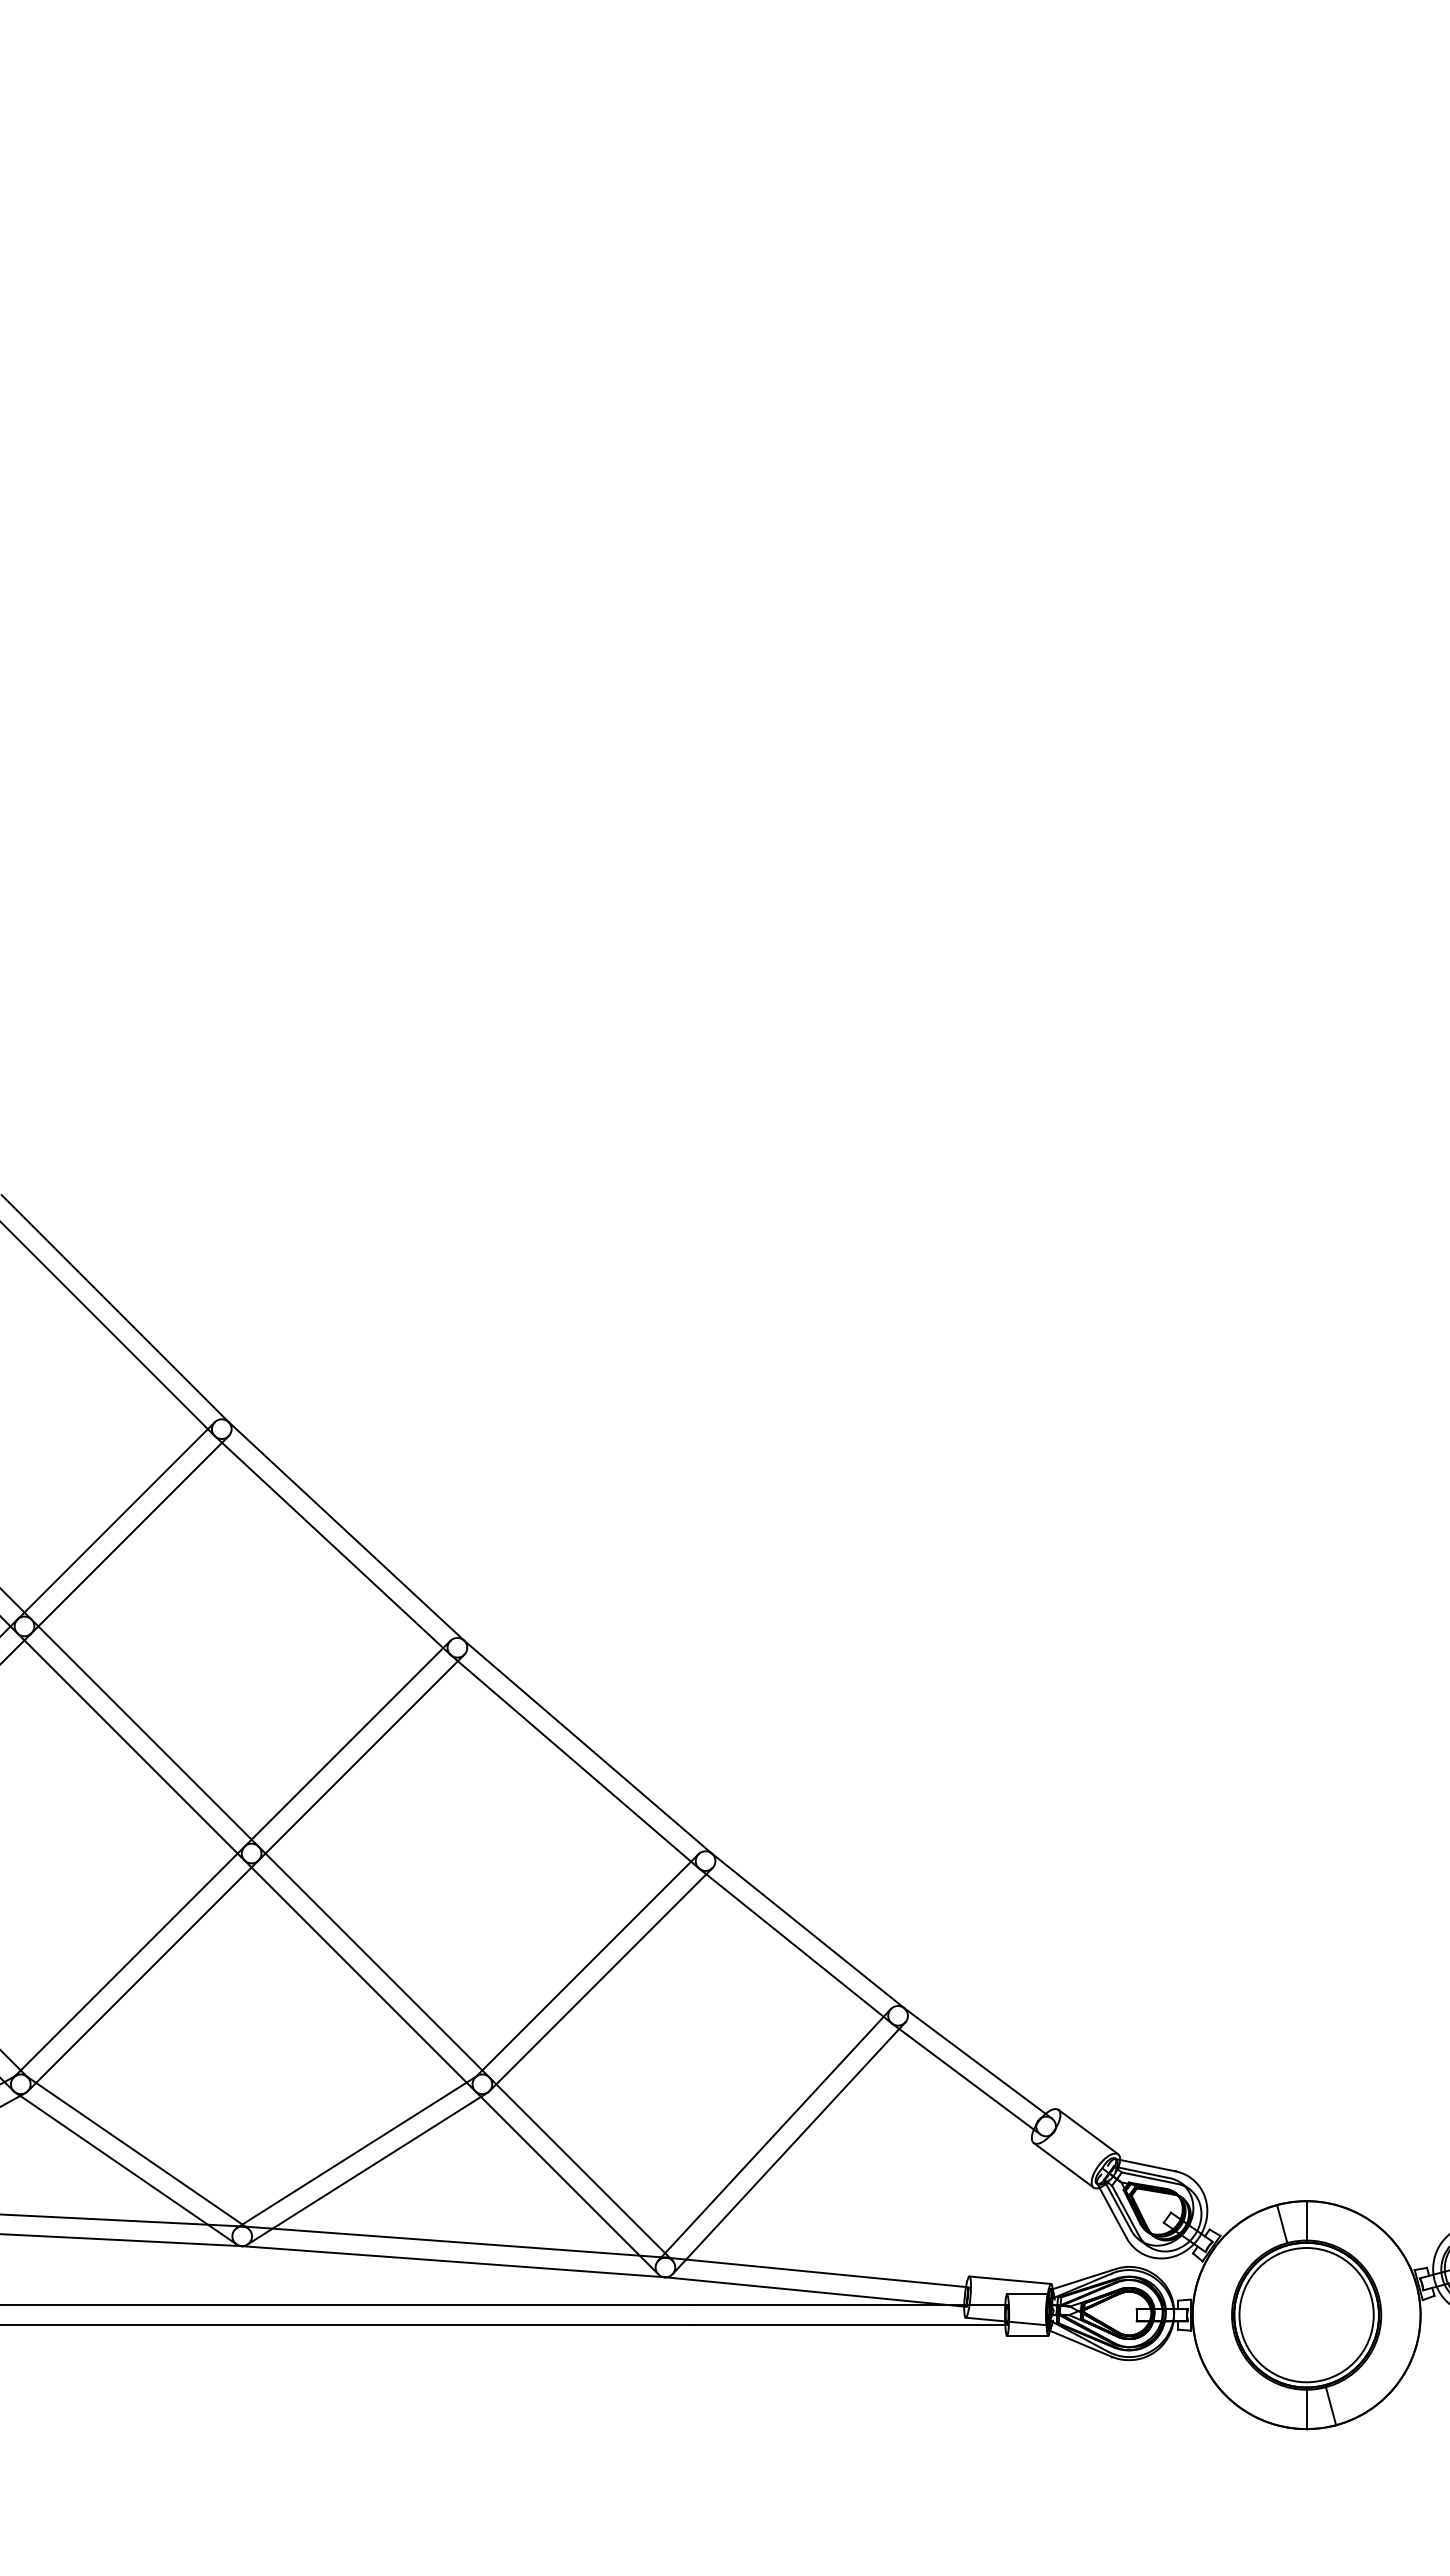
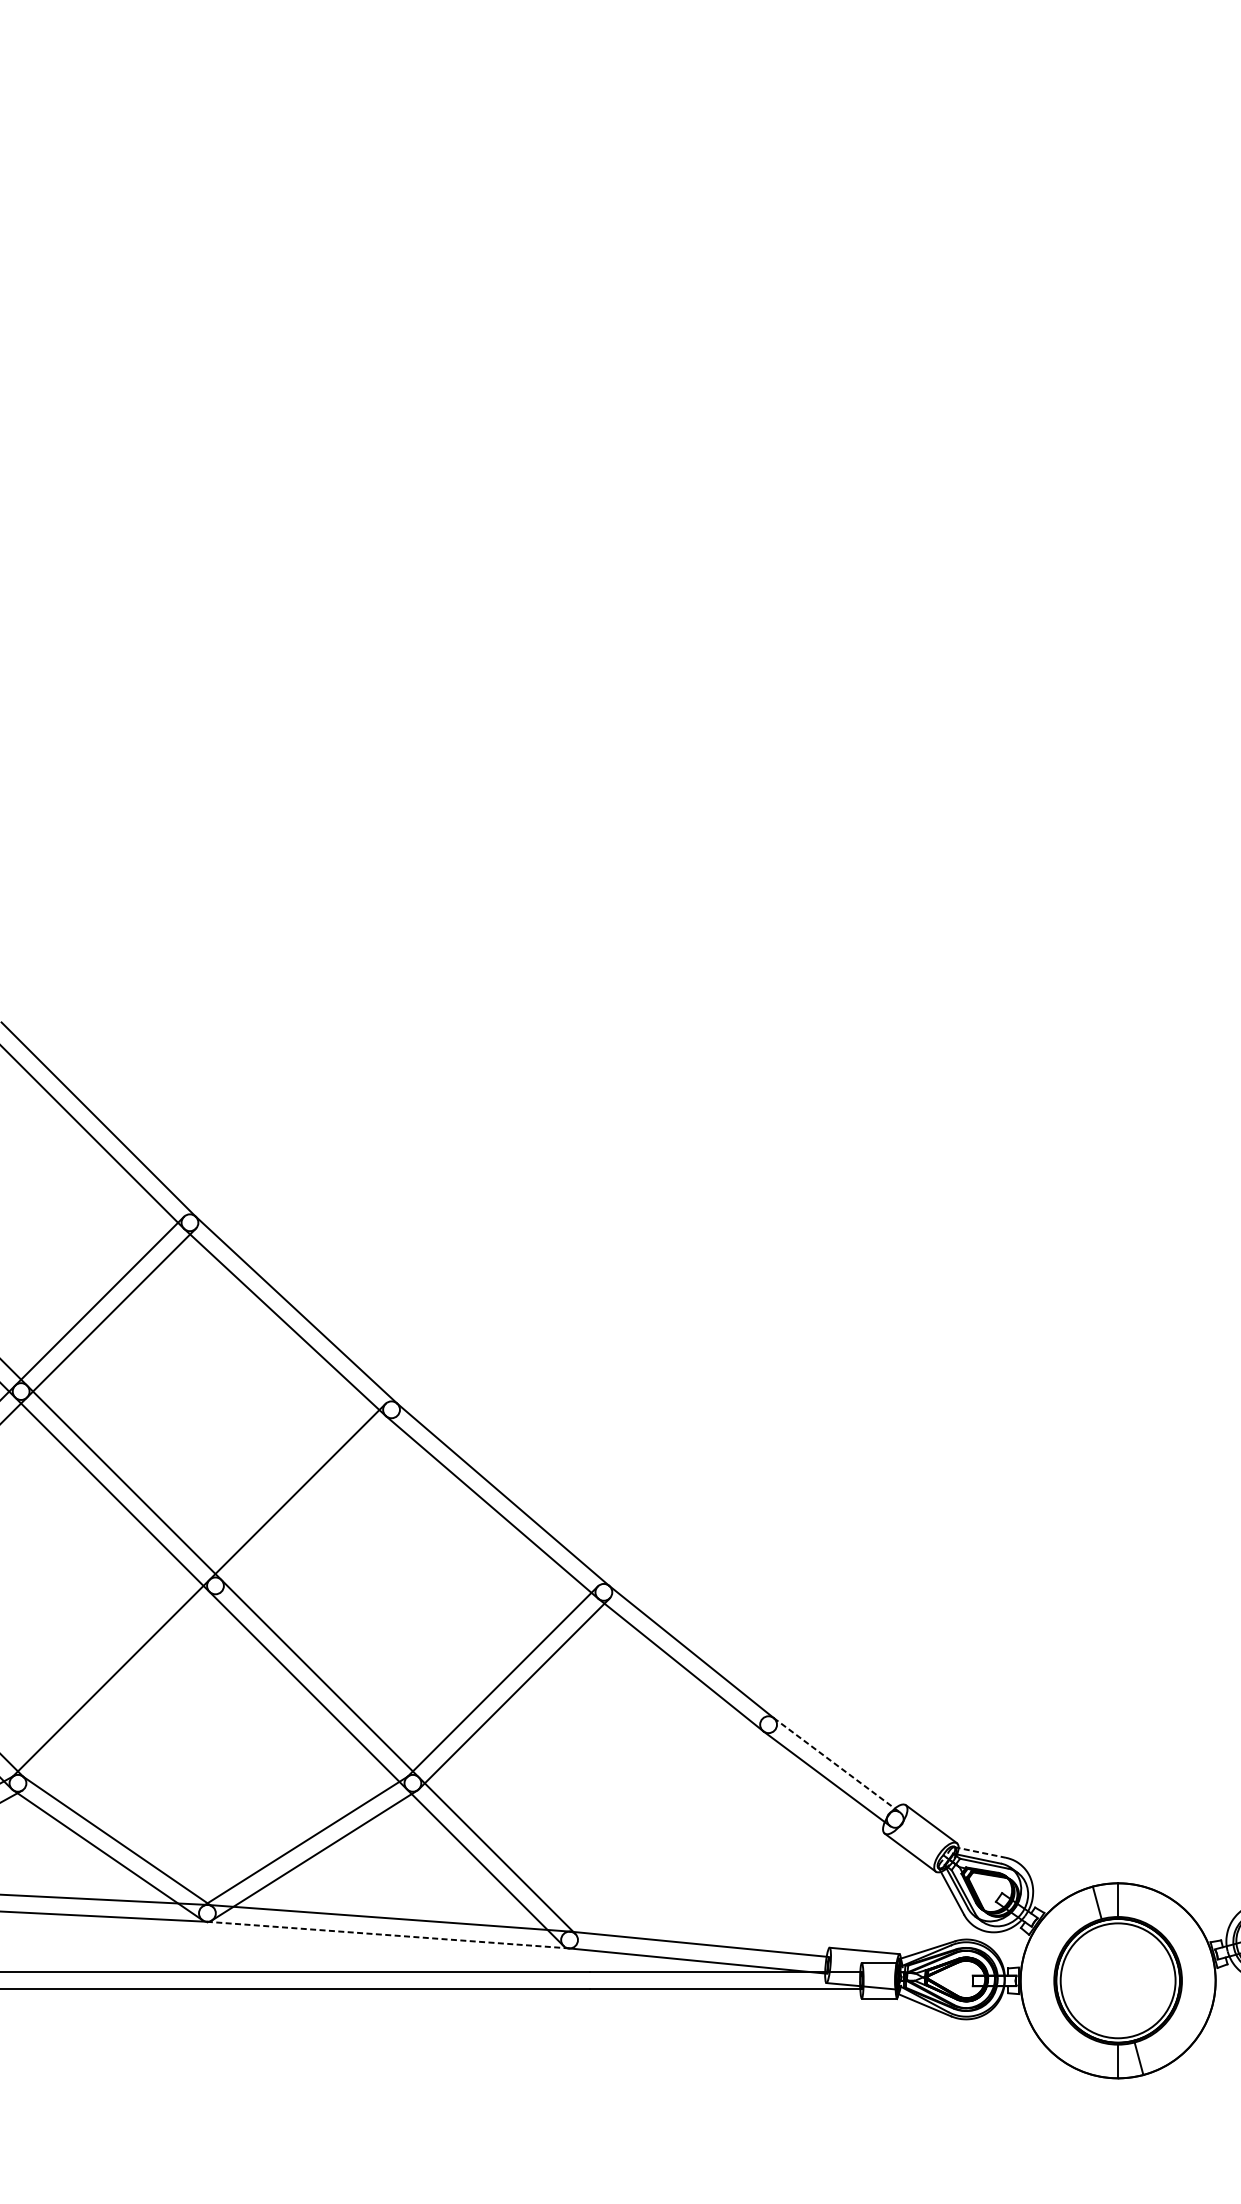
line: (245, 1872) -> (210, 1602), removed
line: (978, 2063) -> (837, 1765), solid -> dashed
line: (774, 2134) -> (662, 1826), removed
line: (788, 2148) -> (674, 1838), removed
line: (1145, 2165) -> (980, 1852), solid -> dashed
line: (453, 2261) -> (388, 1934), solid -> dashed

